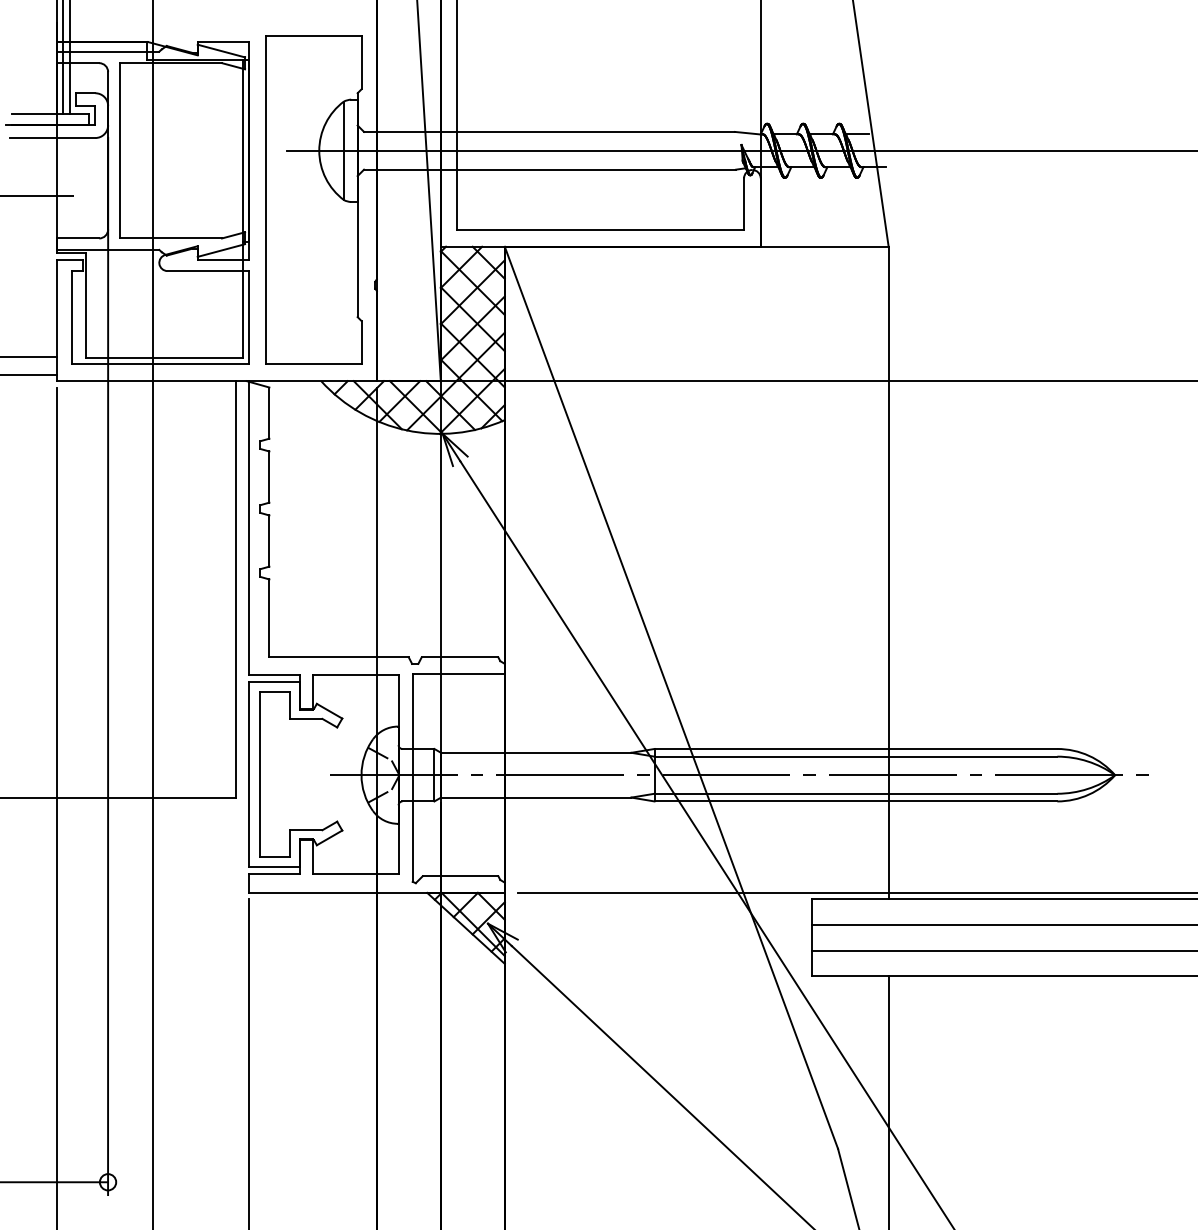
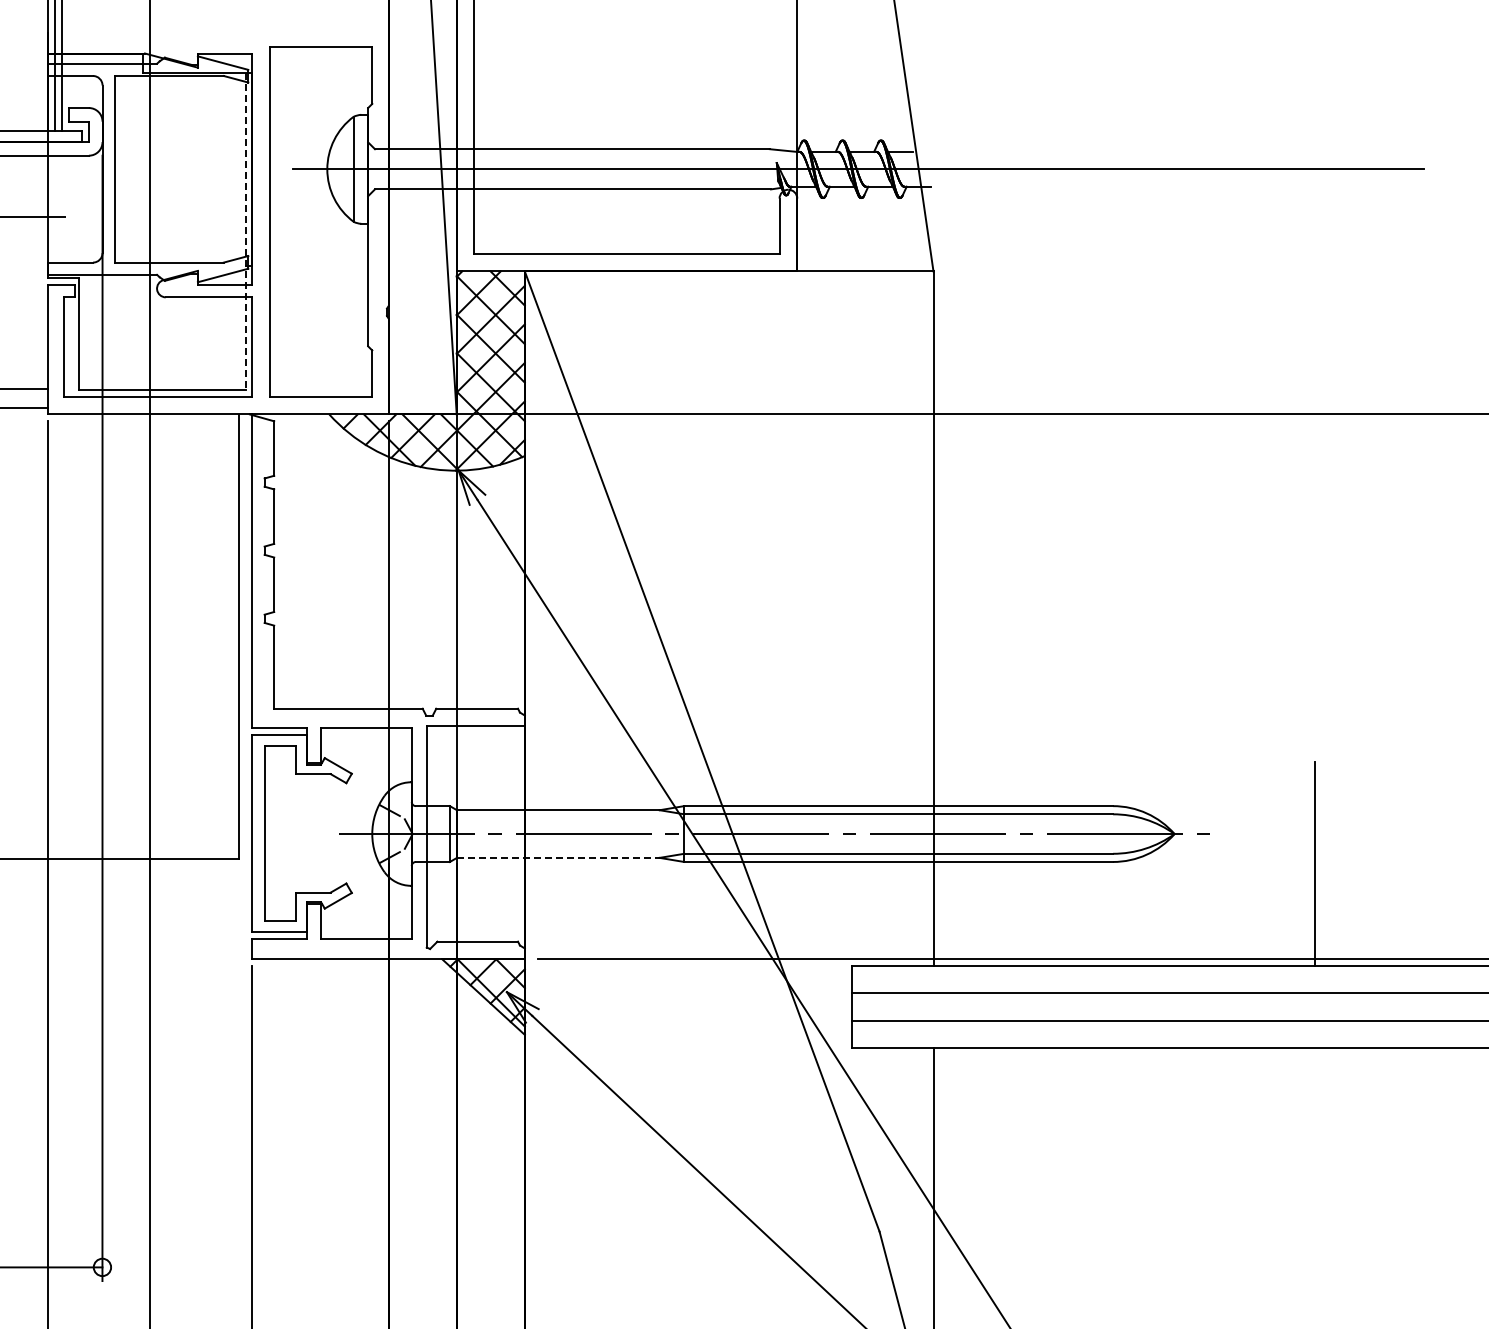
line: (242, 209) -> (245, 231), solid -> dashed
line: (536, 797) -> (558, 857), solid -> dashed

